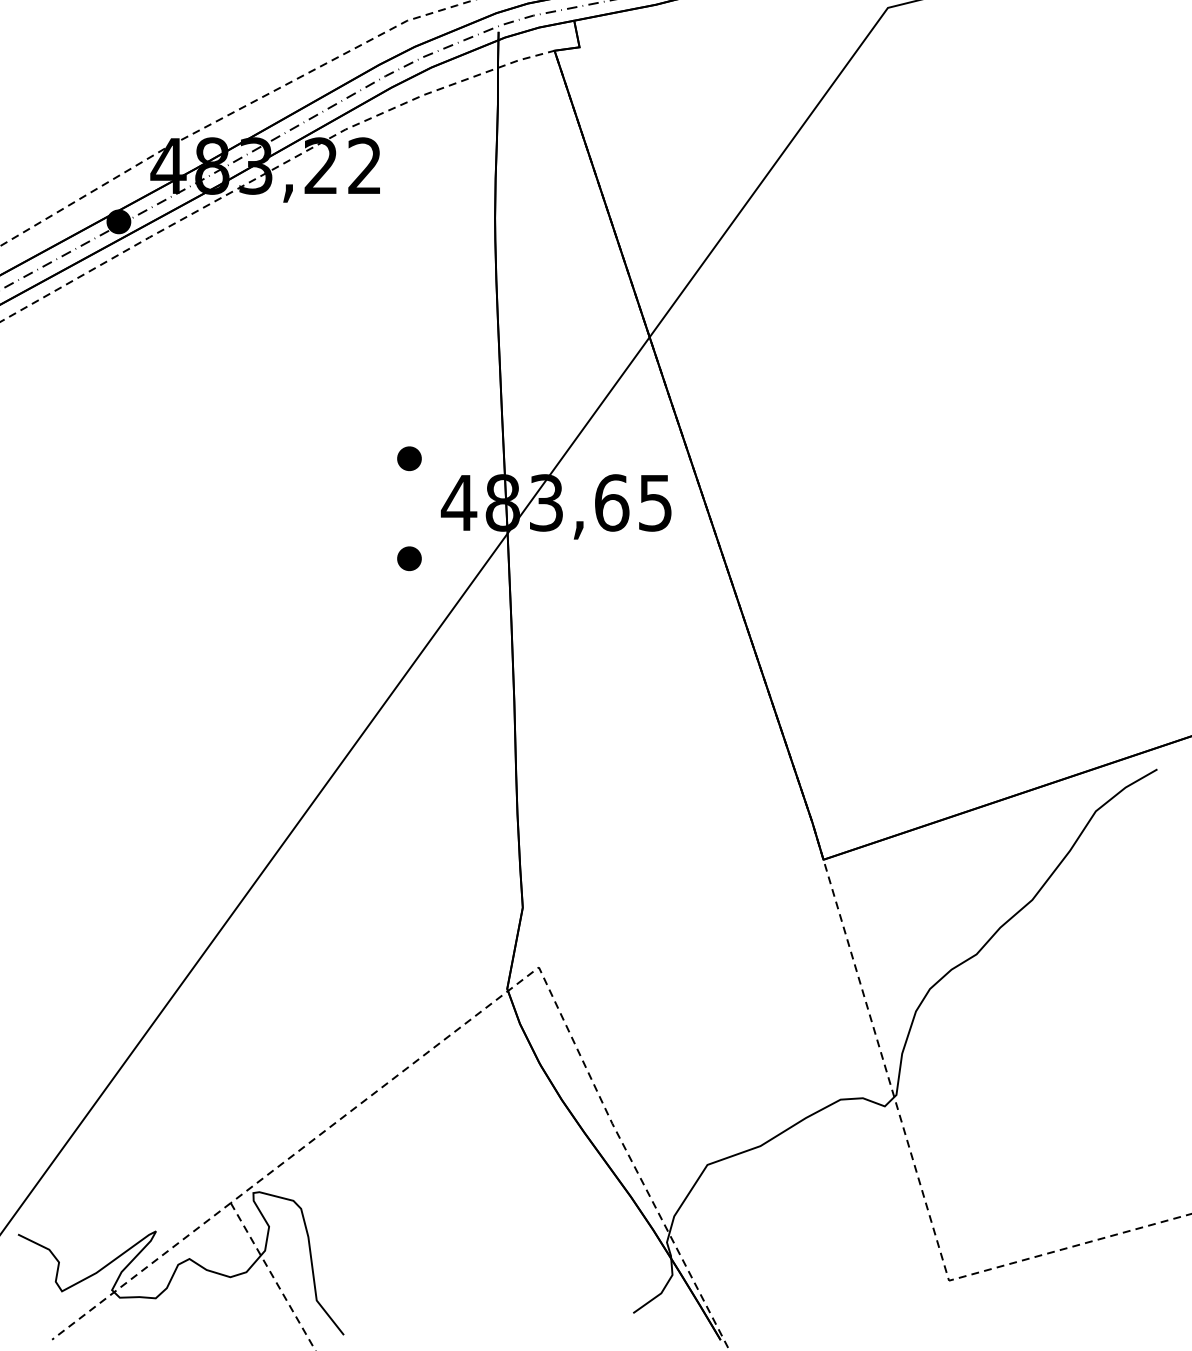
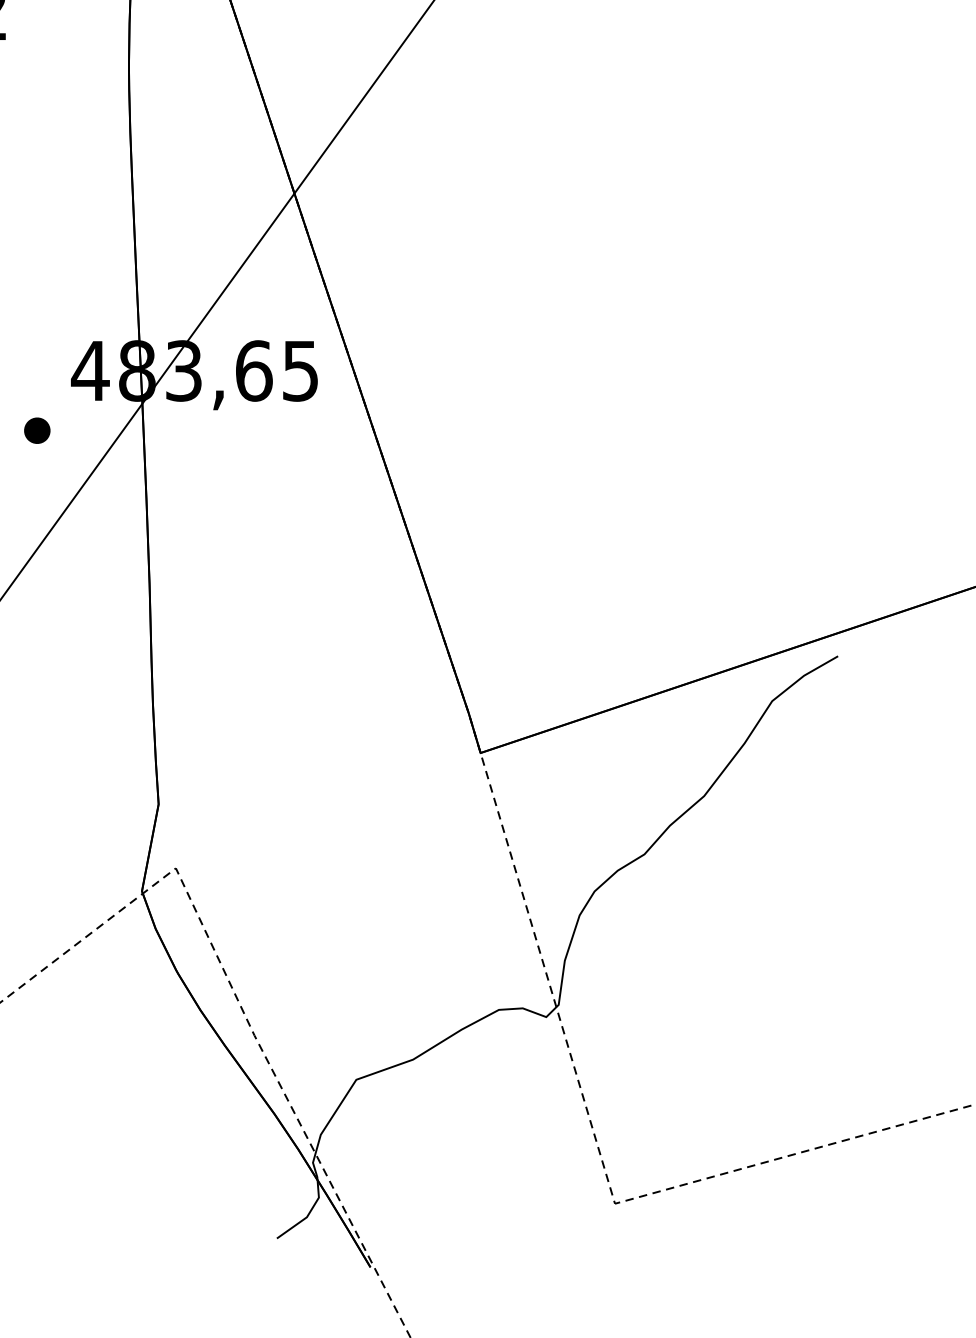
part: (409, 458) -> (37, 323), removed

